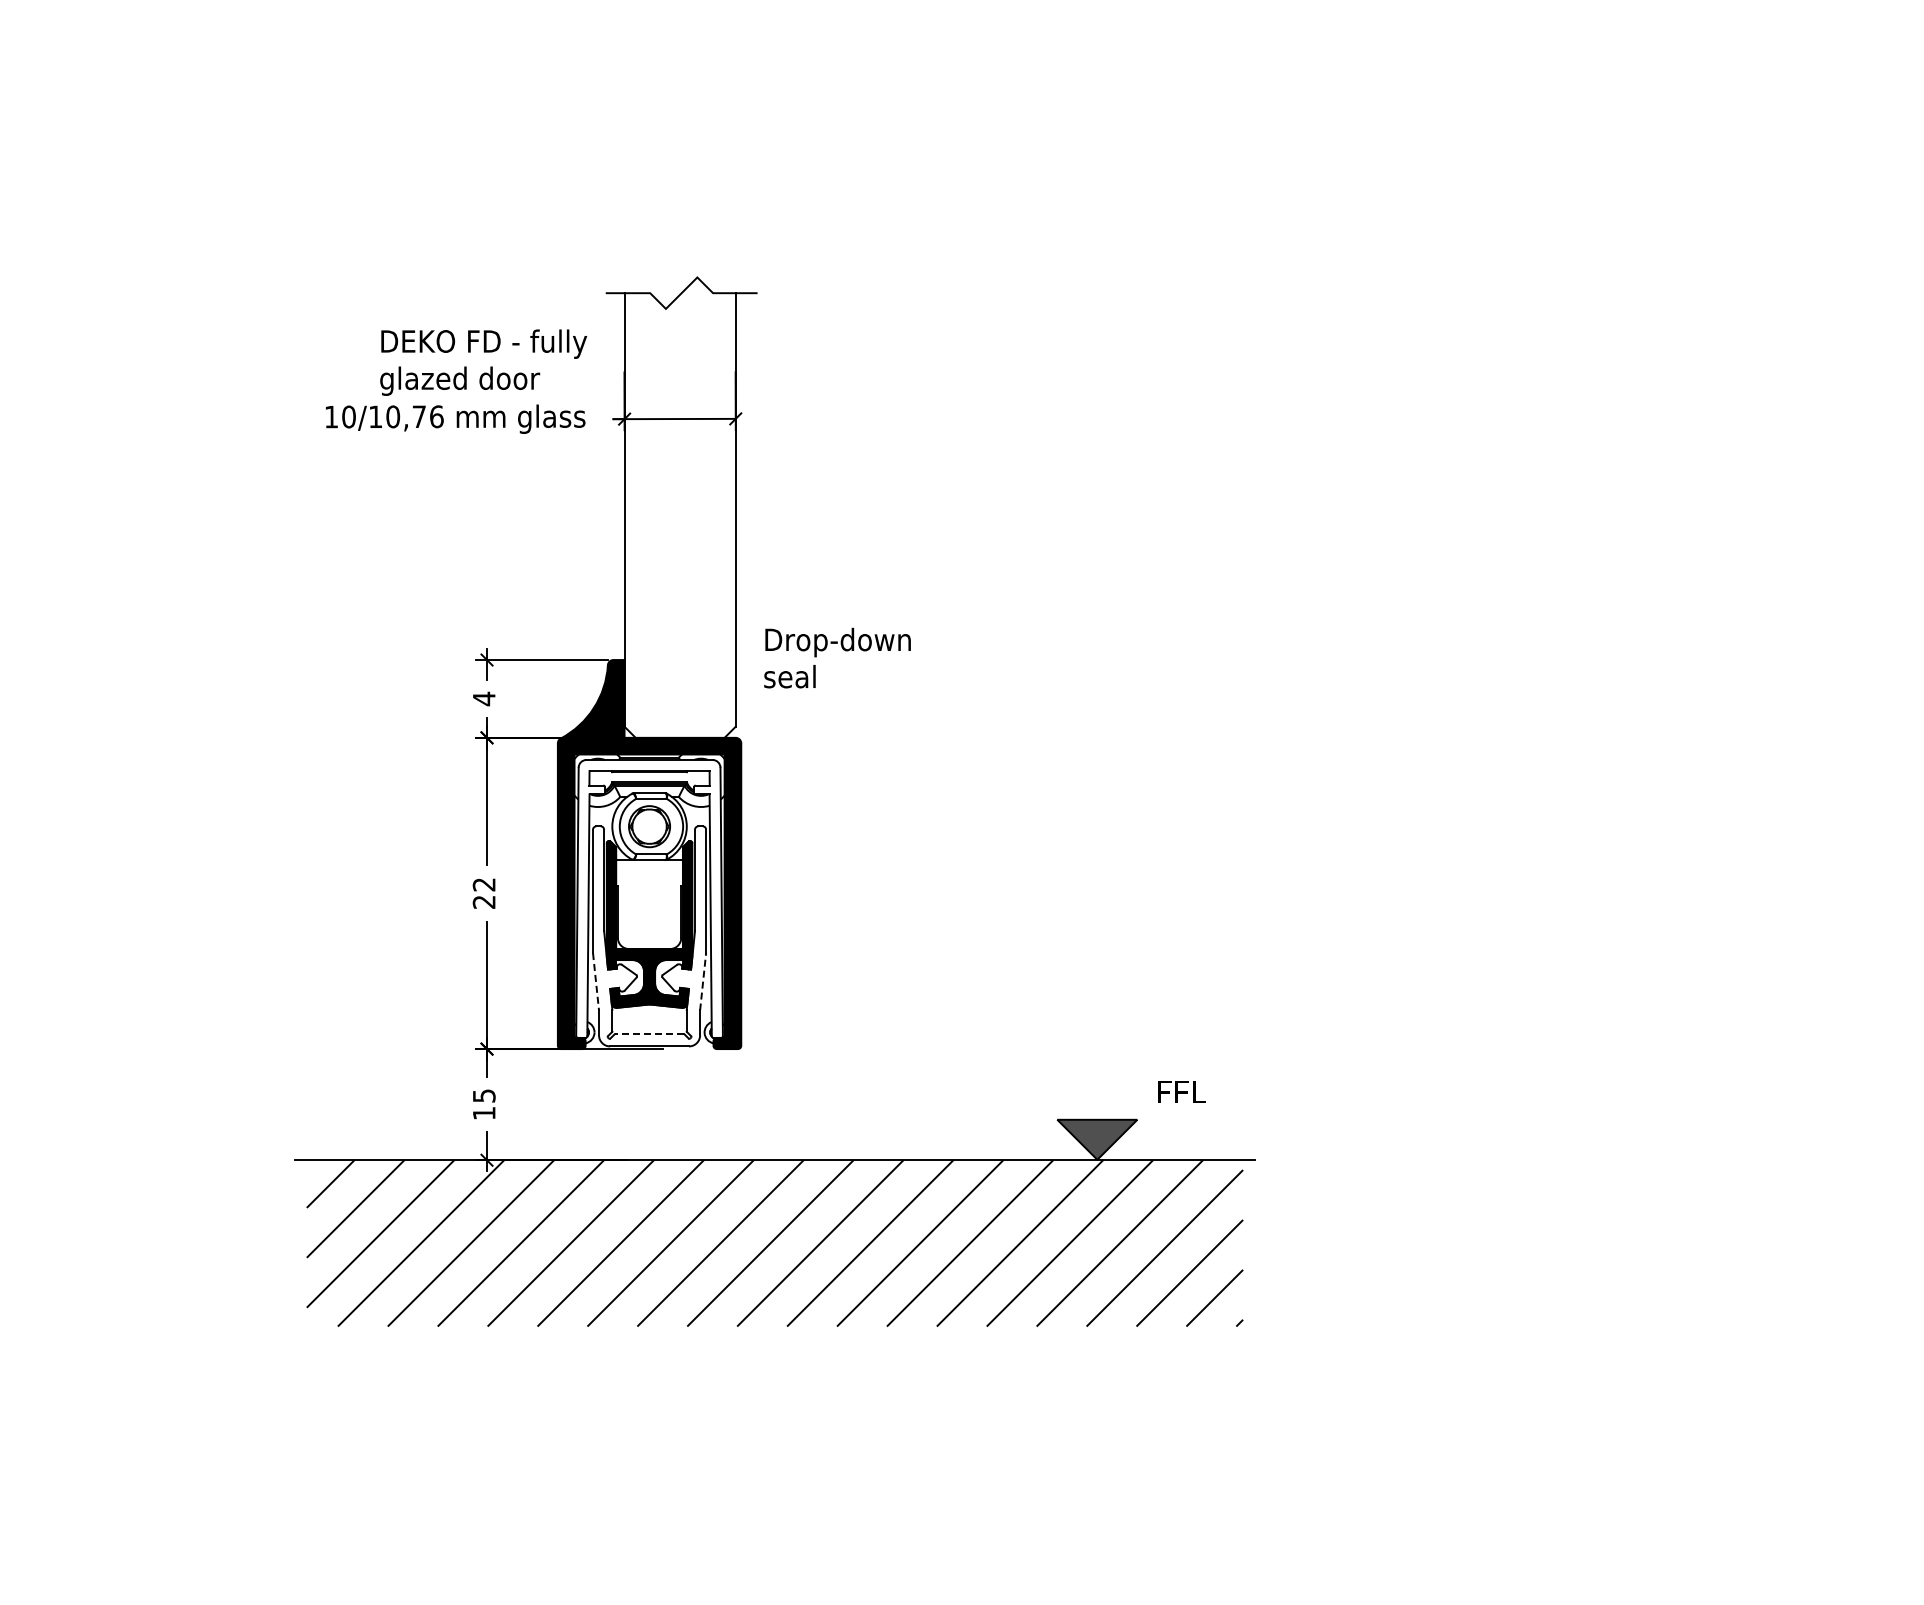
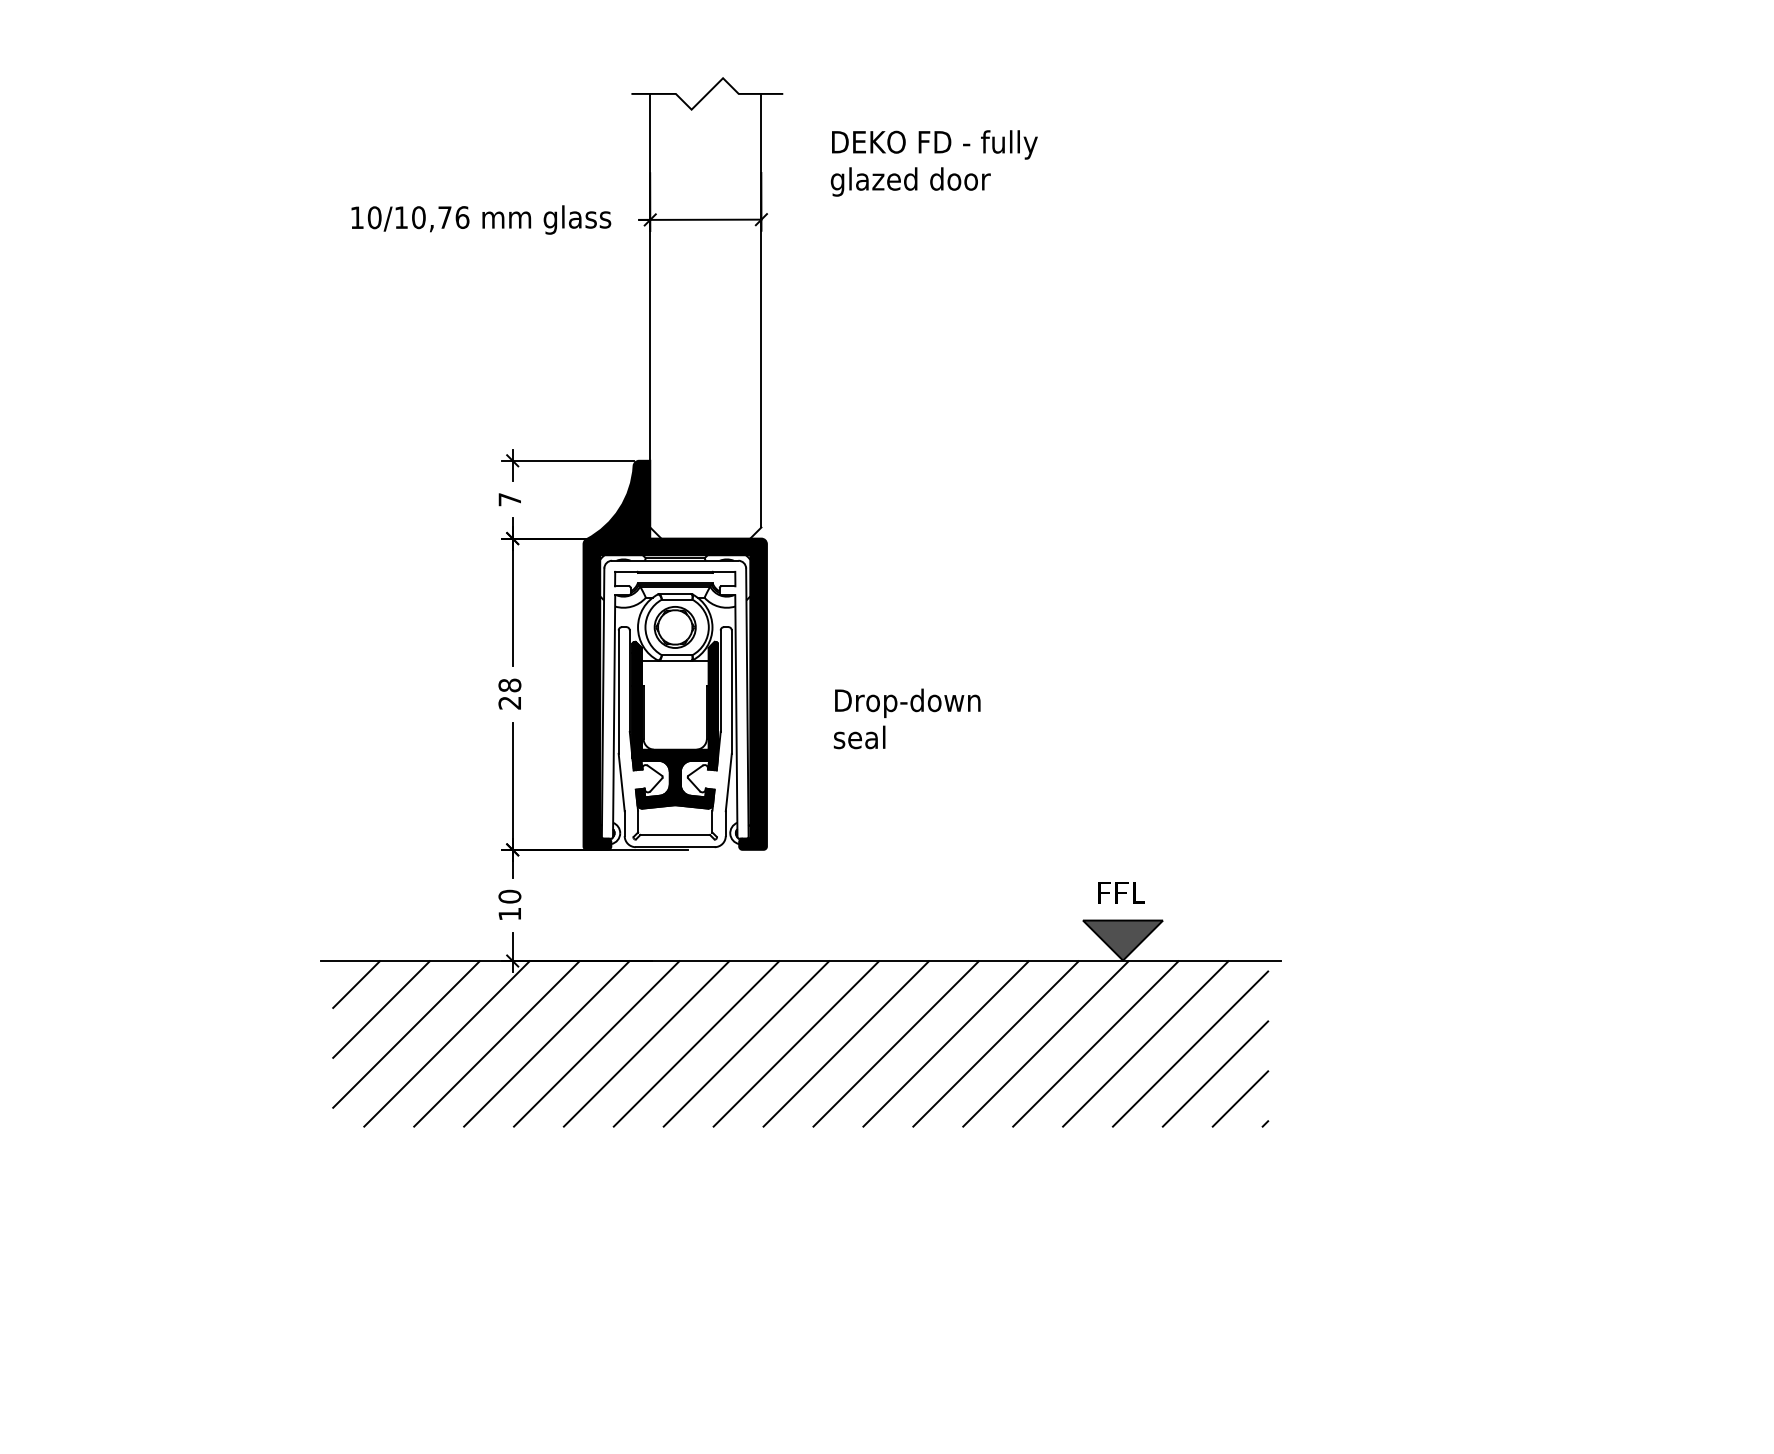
text: (483, 362) -> (934, 163), moved
text: (837, 657) -> (907, 718), moved
text: (484, 698) -> (510, 499), 4 -> 7
text: (483, 884) -> (509, 685), 22 -> 28
line: (596, 981) -> (622, 782), dashed -> solid
line: (703, 981) -> (729, 782), dashed -> solid
line: (649, 1034) -> (675, 835), dashed -> solid
text: (1181, 1091) -> (1121, 892), moved
text: (483, 1095) -> (509, 896), 15 -> 10

